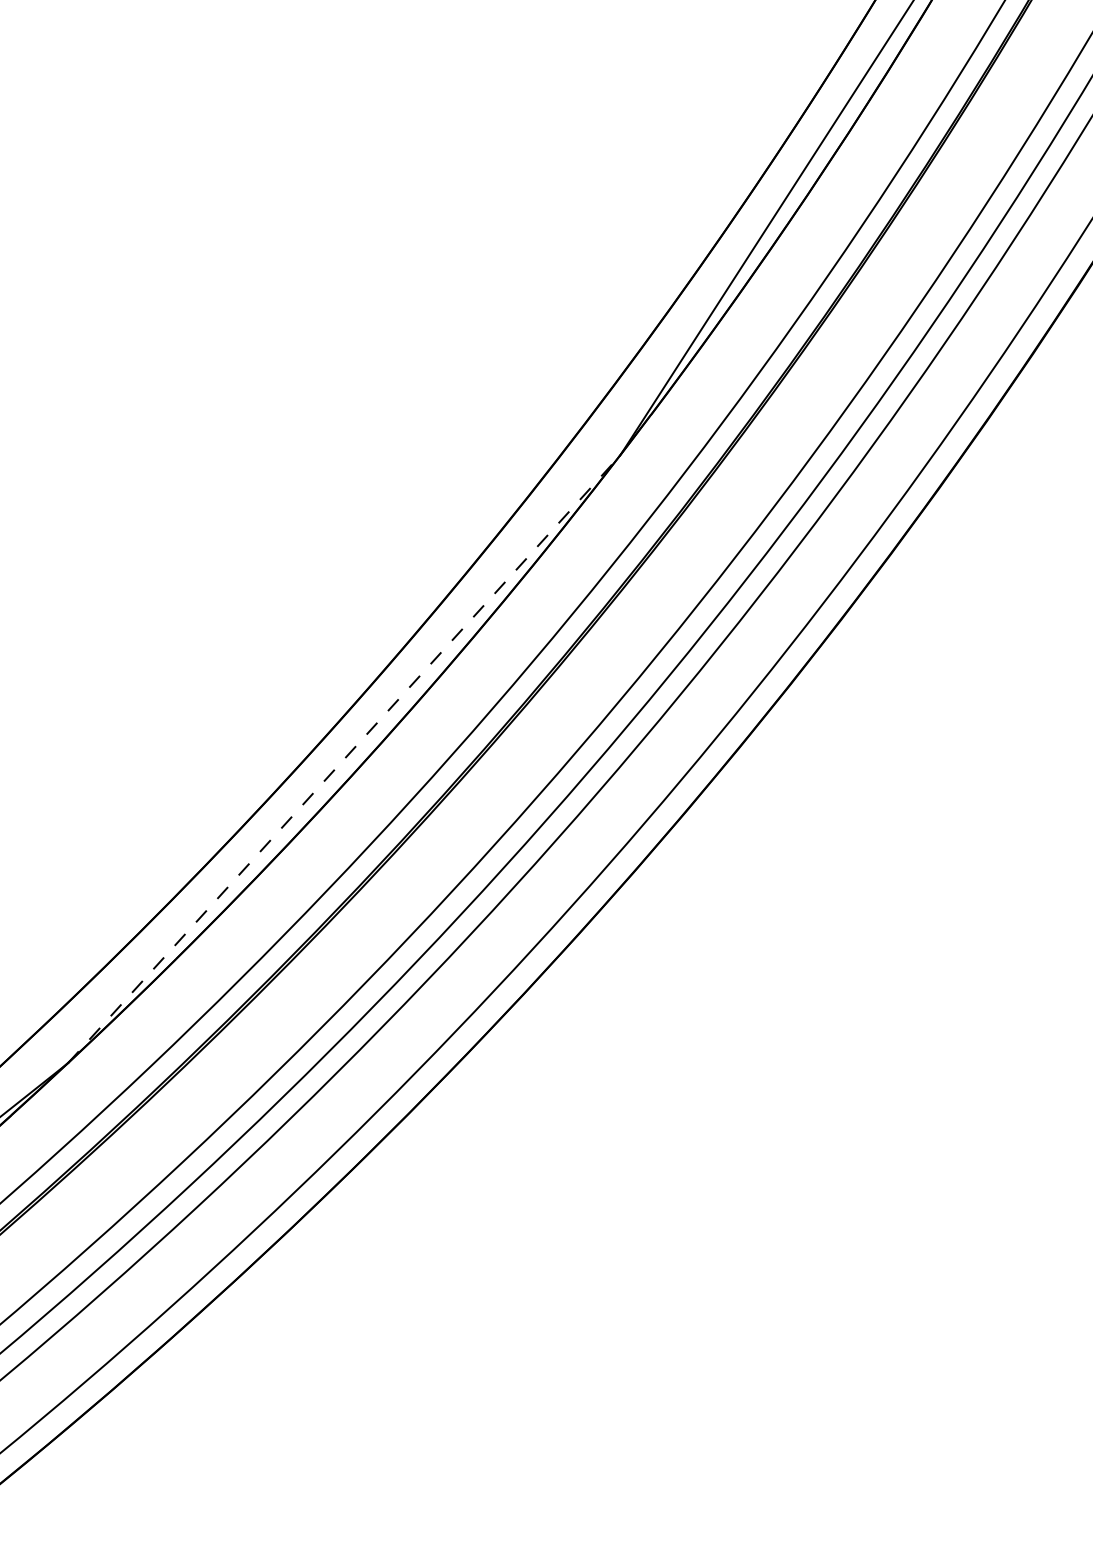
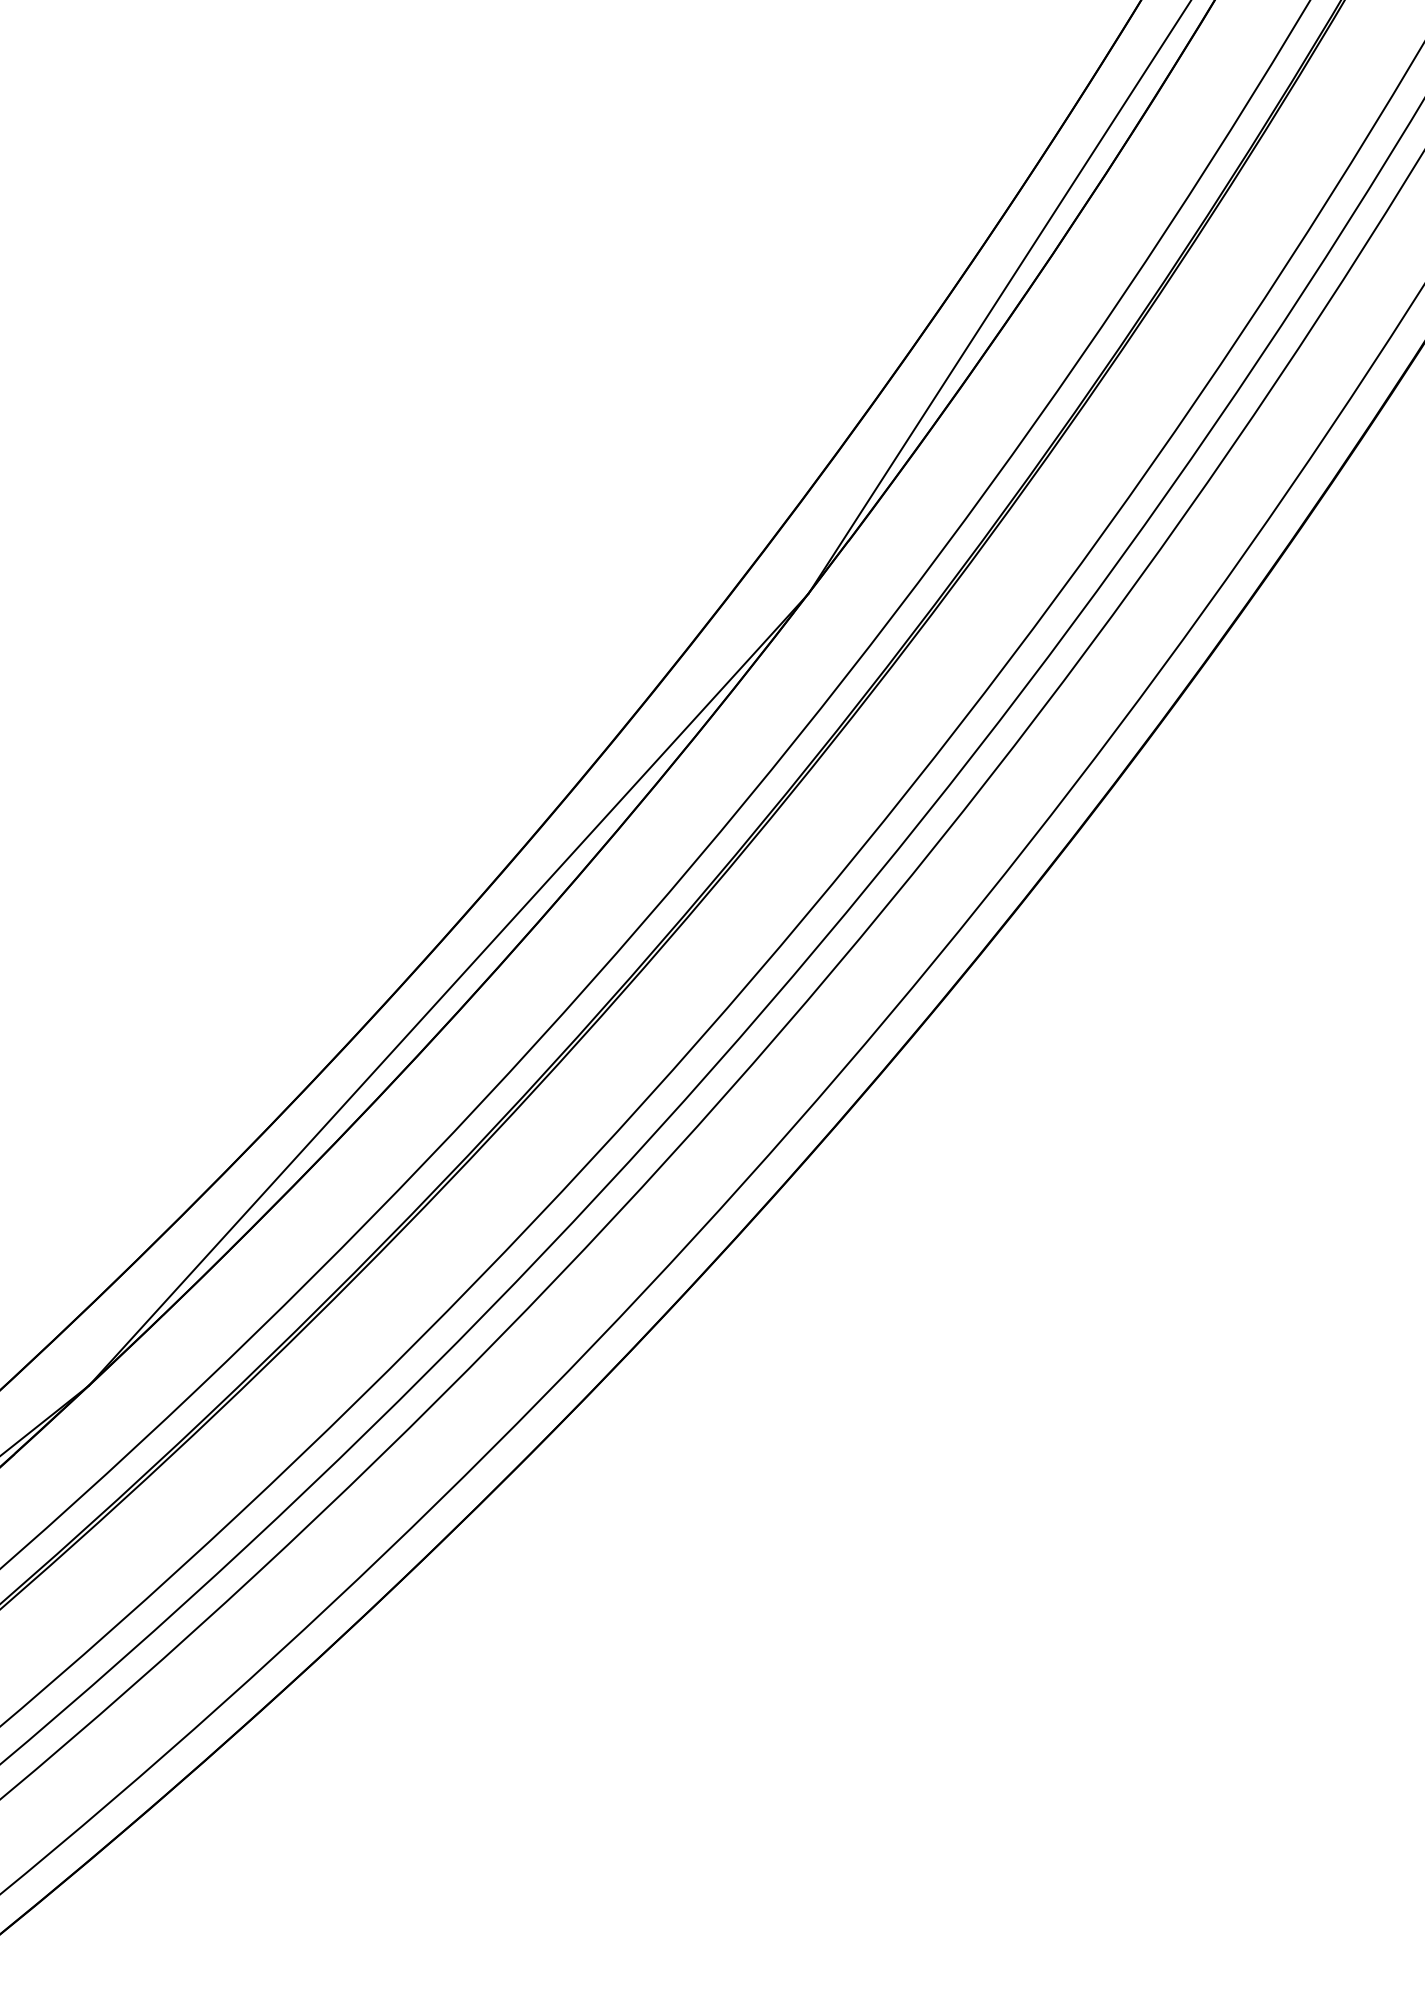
line: (343, 759) -> (448, 989), dashed -> solid

